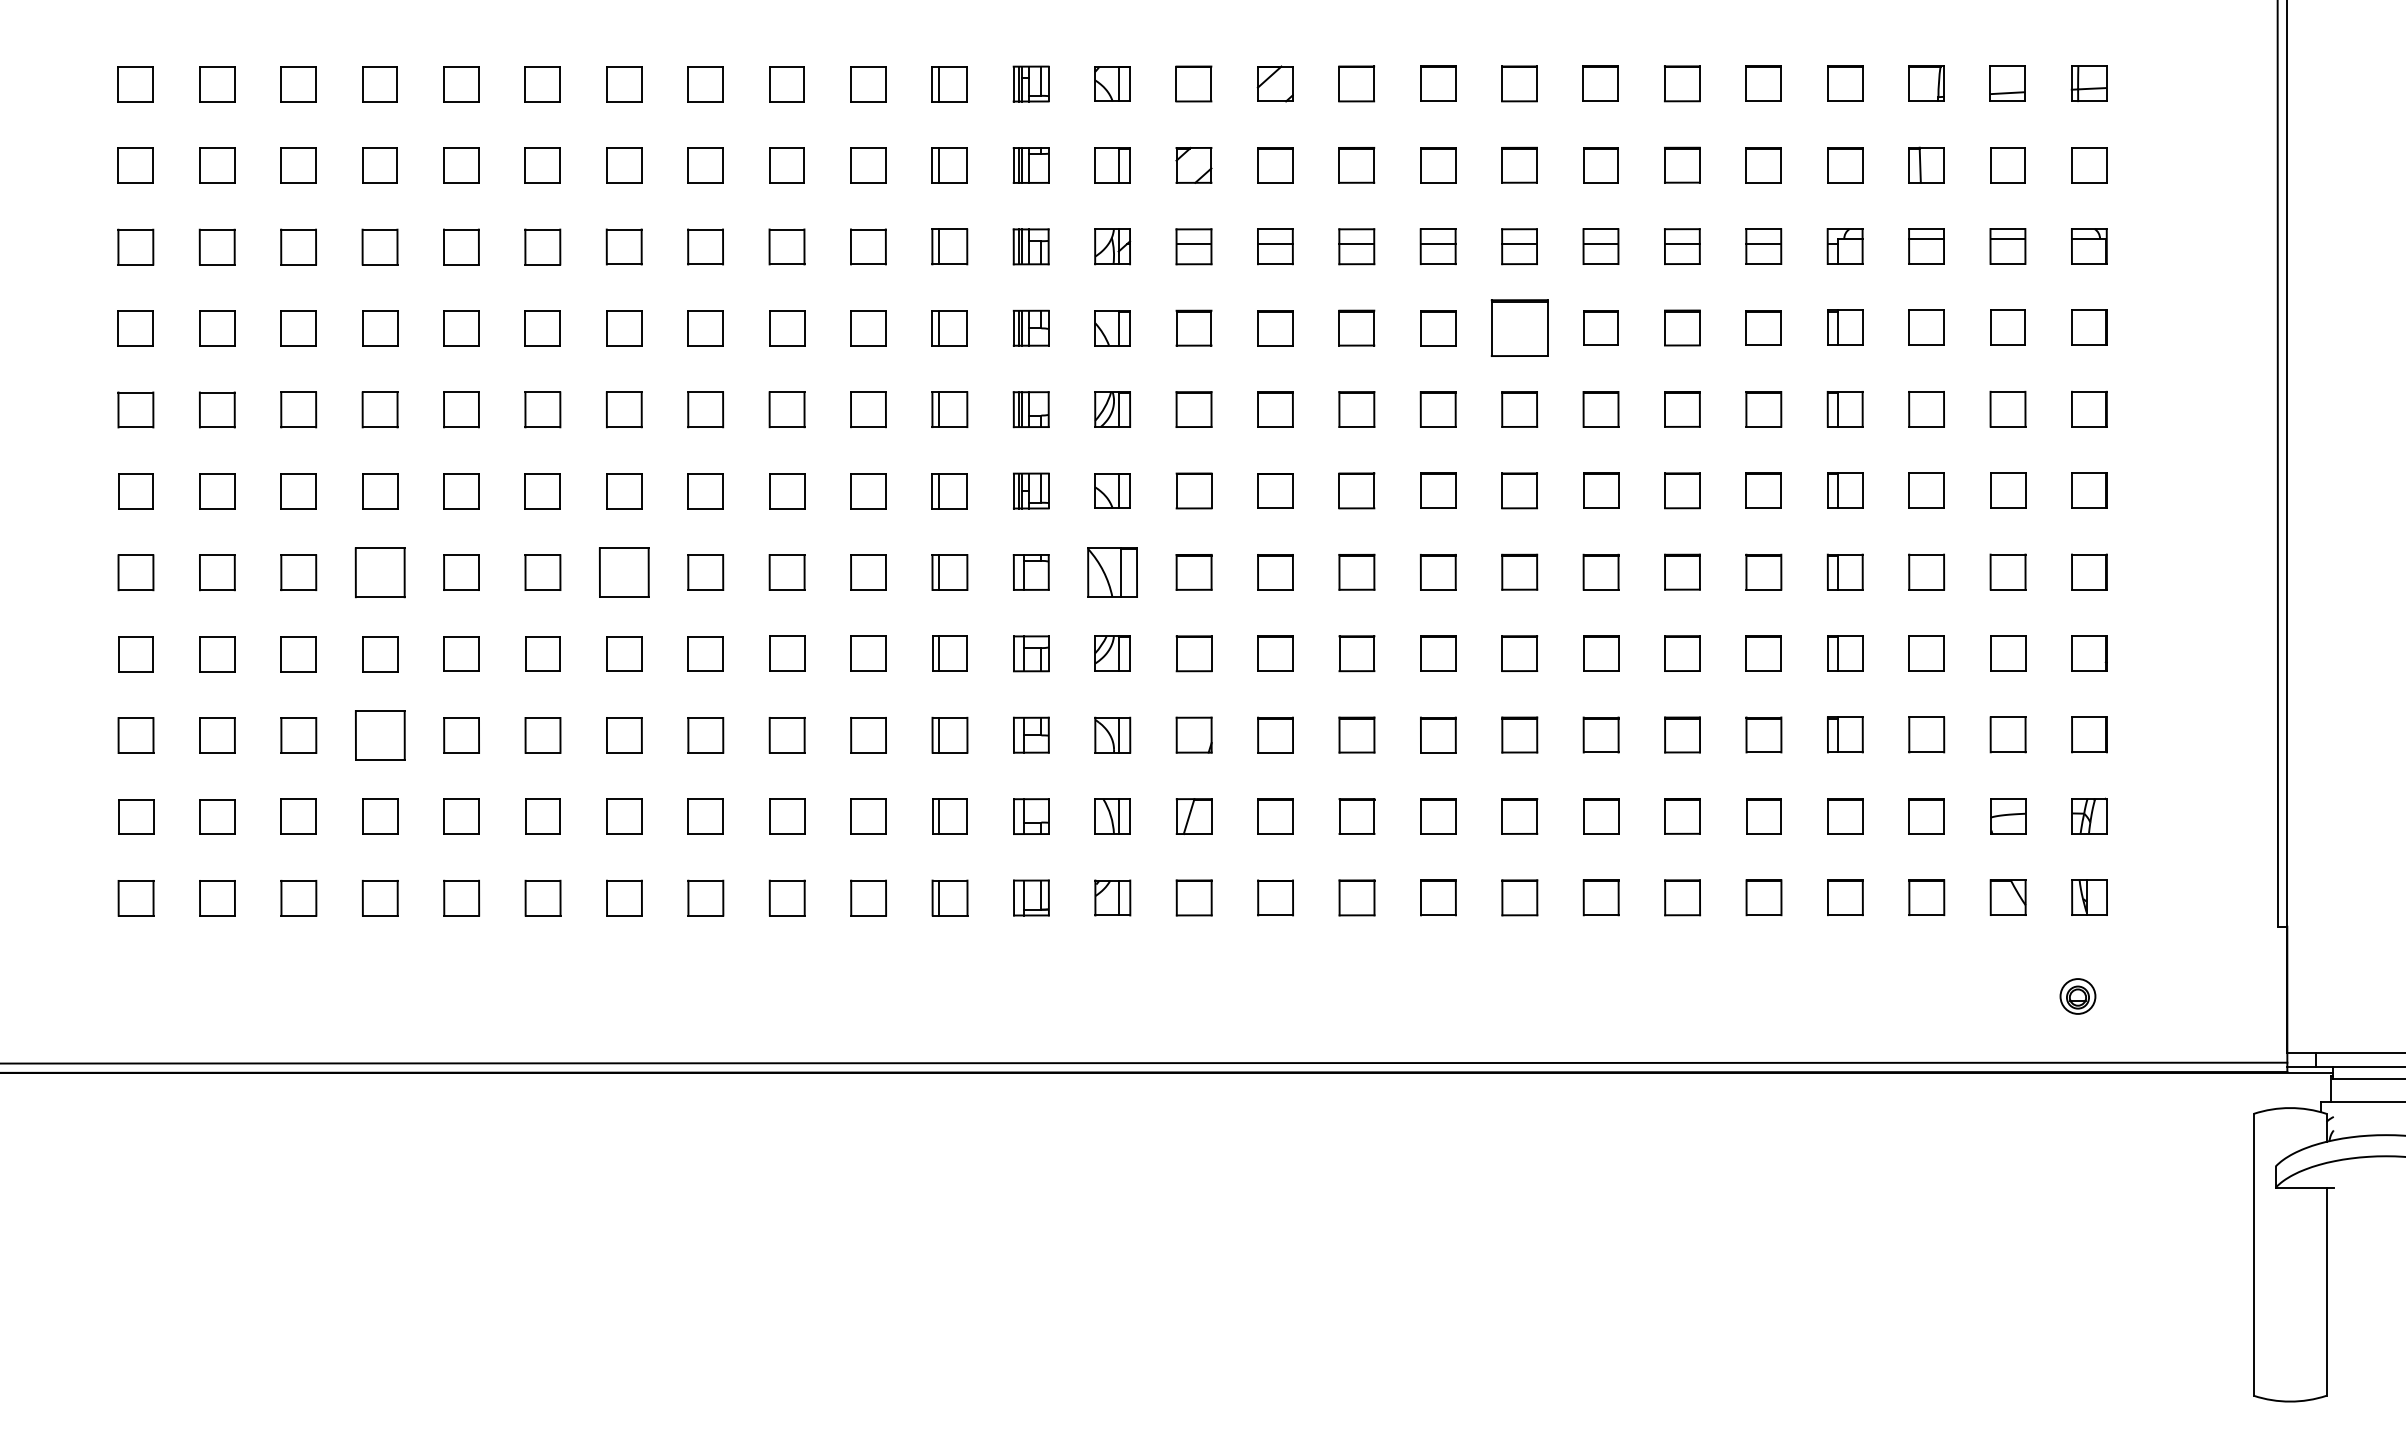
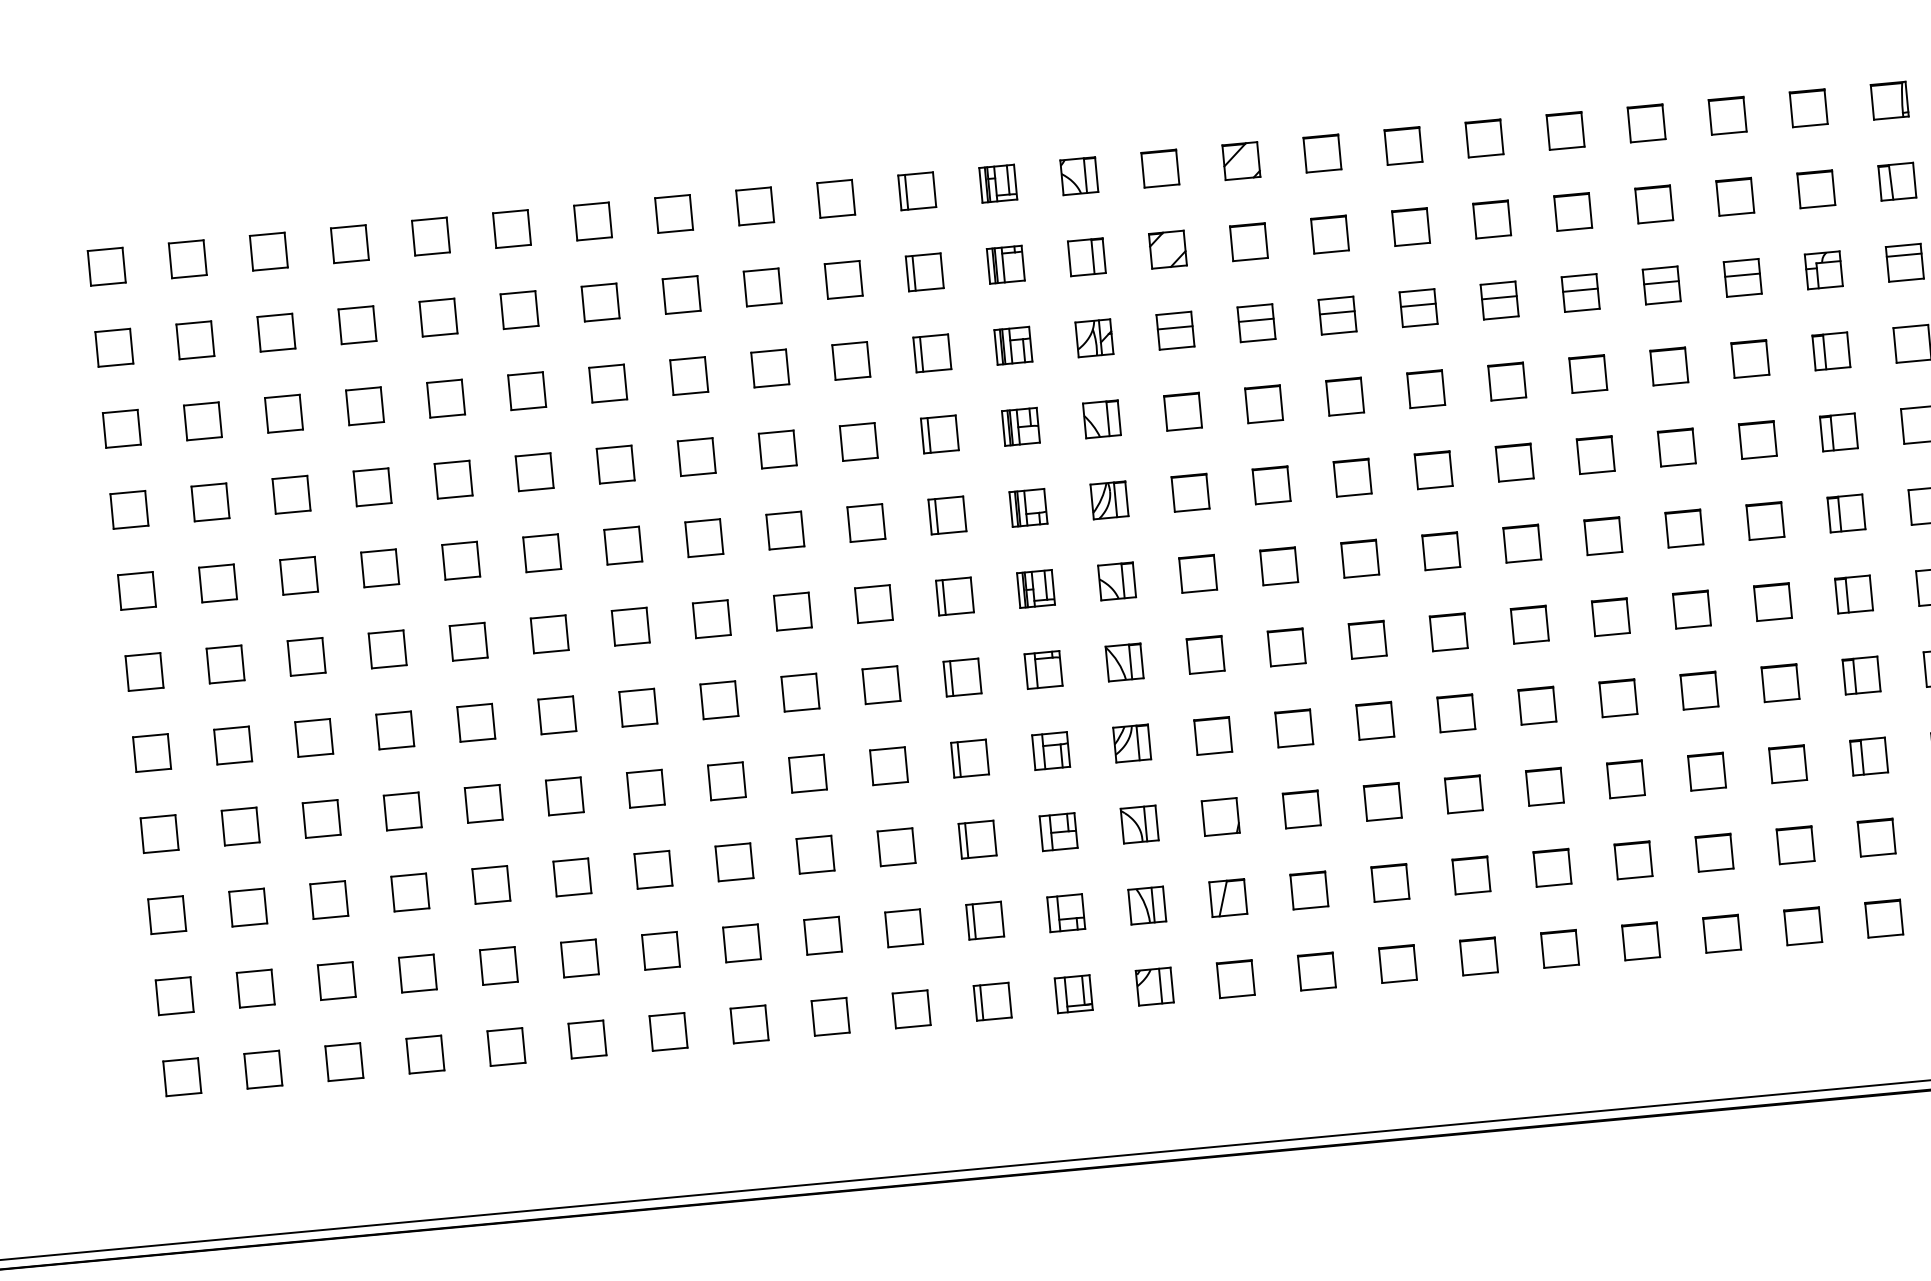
part: (1519, 327) -> (1507, 381), size x0.62
part: (379, 572) -> (394, 730), size x0.71
part: (624, 572) -> (638, 707), size x0.71
part: (1112, 572) -> (1124, 662), size x0.71
part: (379, 735) -> (409, 892), size x0.71

